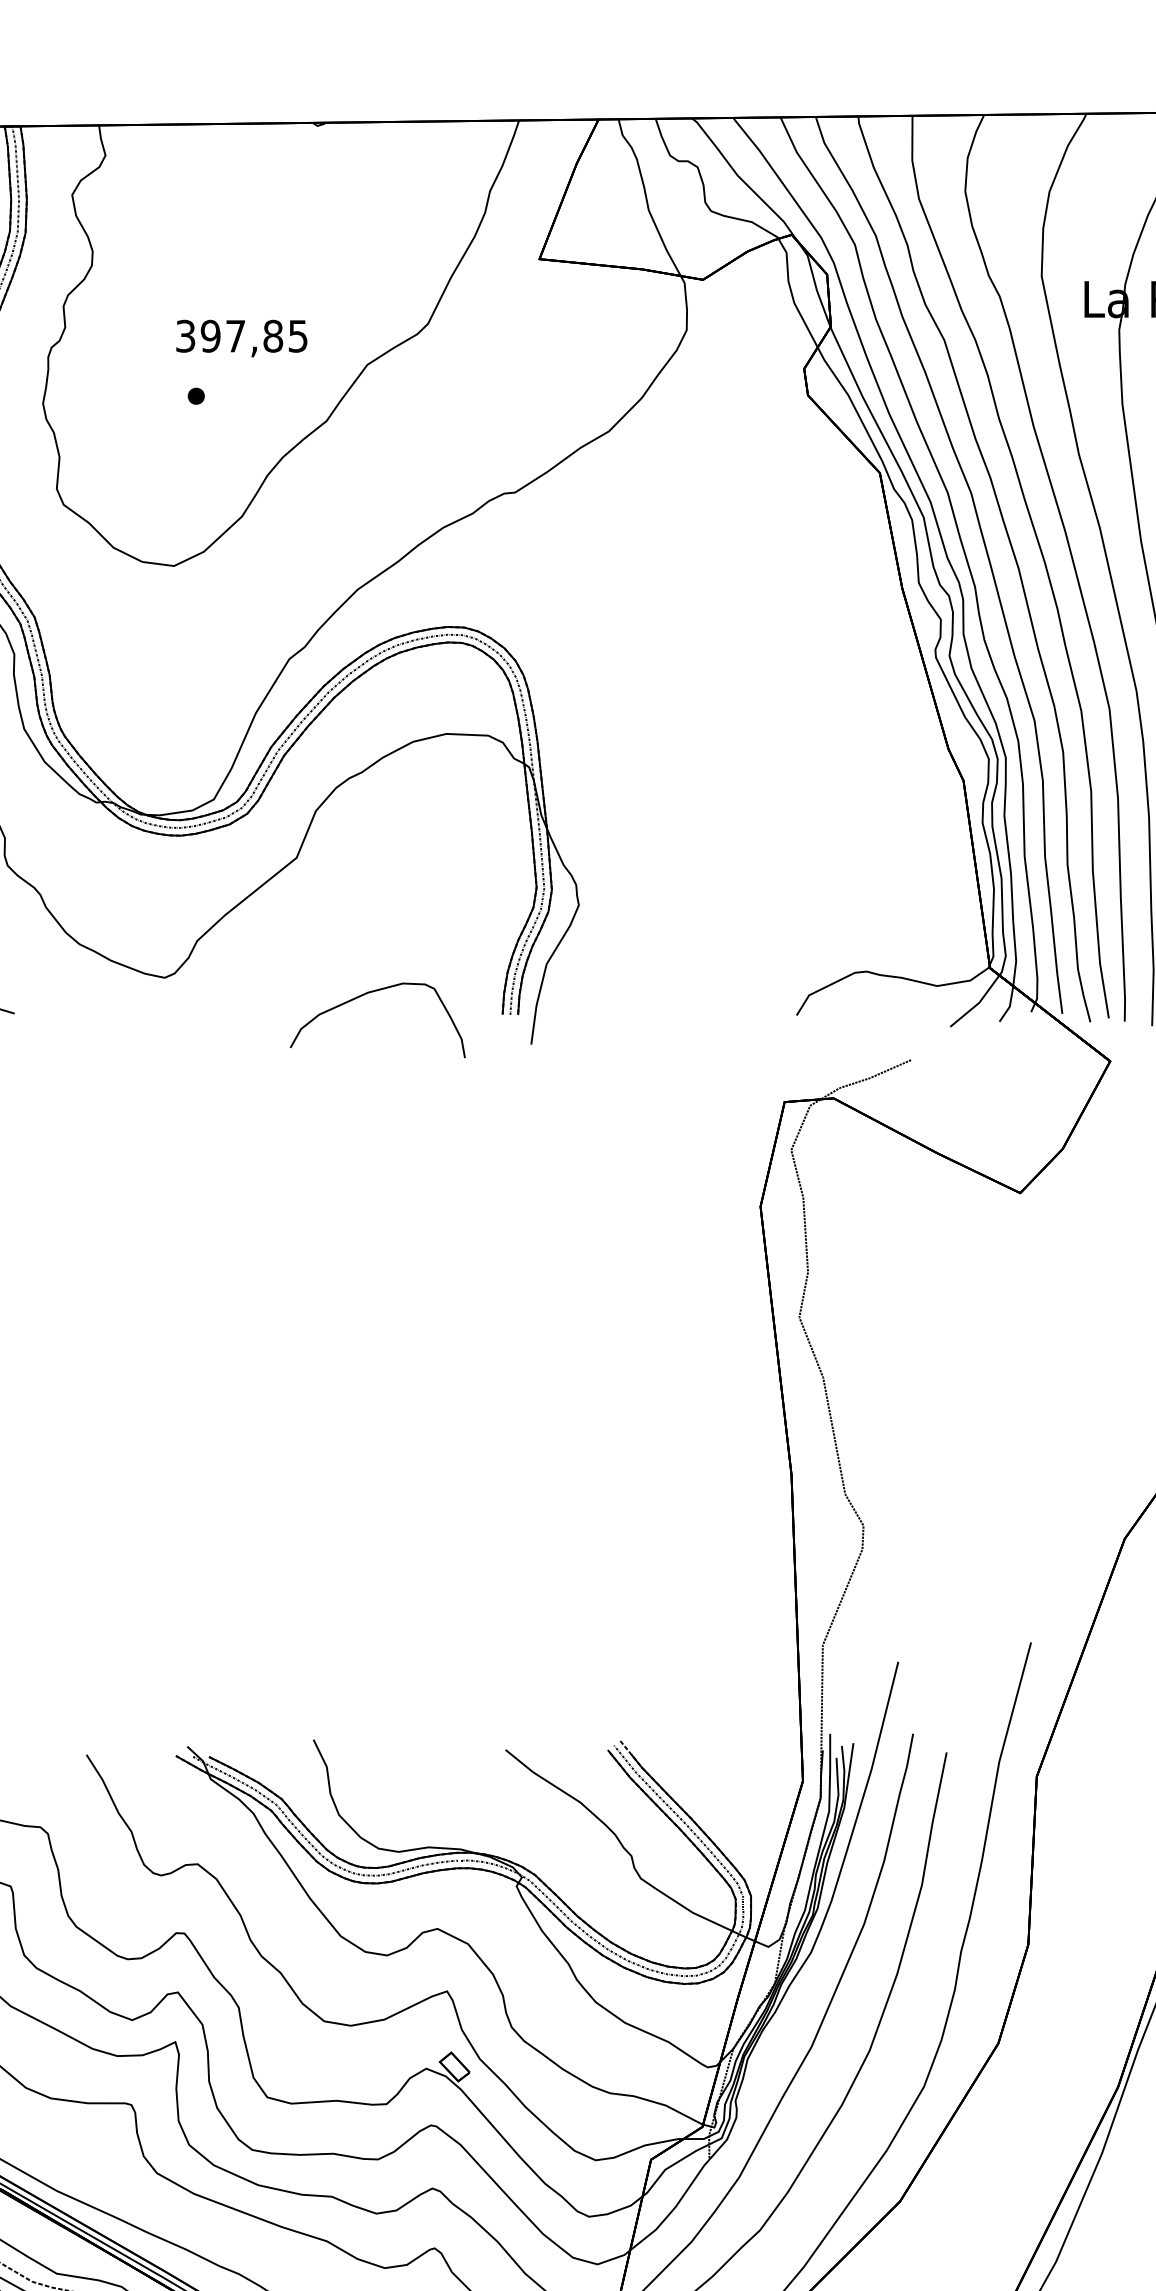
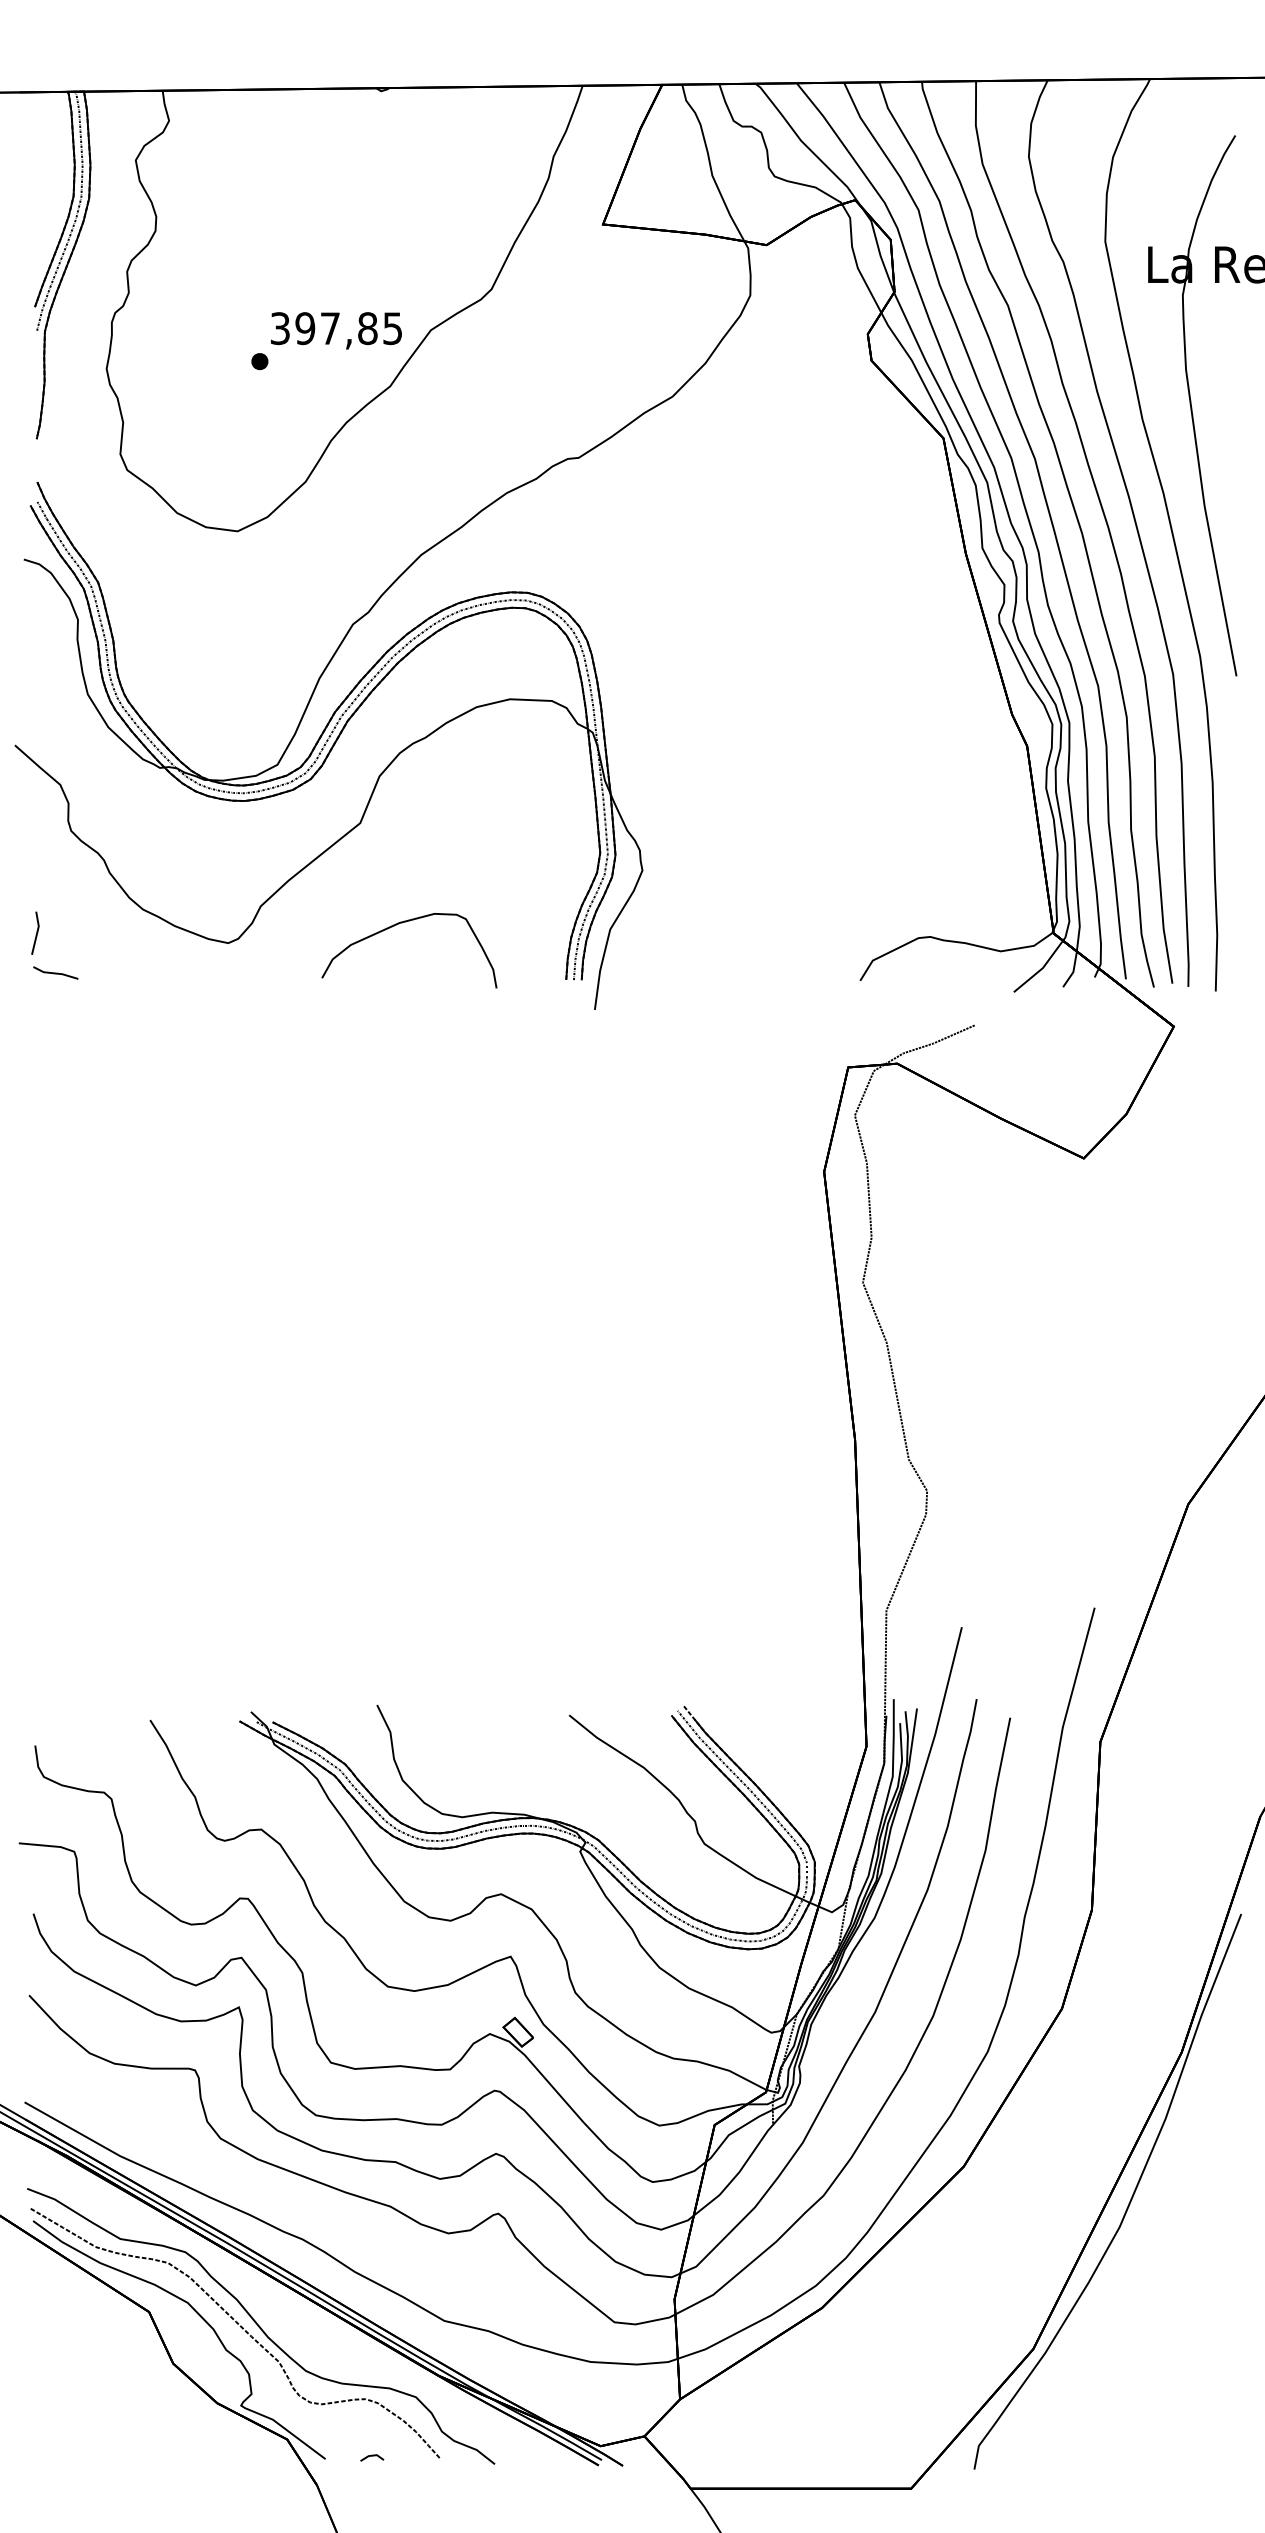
text: (241, 338) -> (336, 330), moved
curve: (370, 993) -> (402, 923), moved

